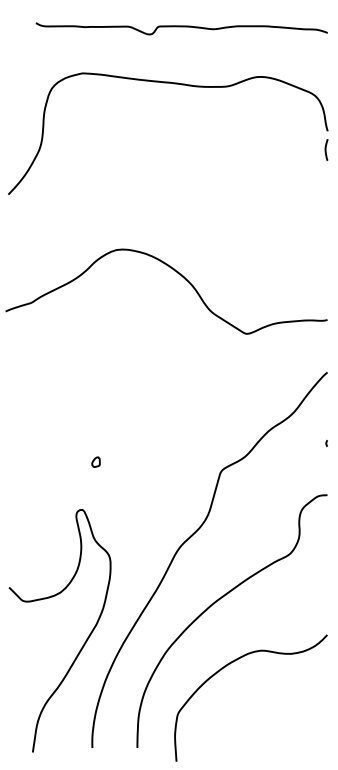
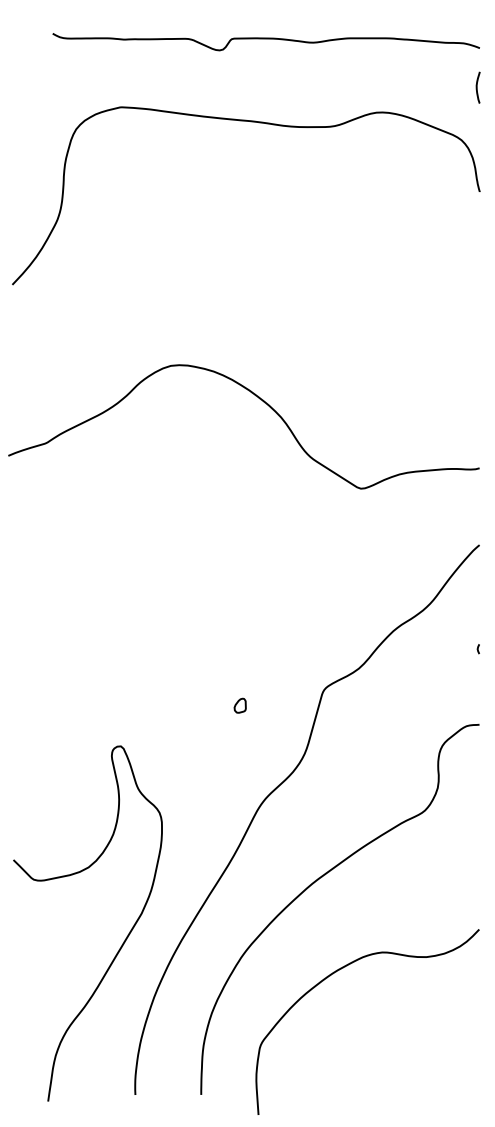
curve: (326, 149) -> (478, 86), moved
part: (95, 461) -> (239, 704), moved

